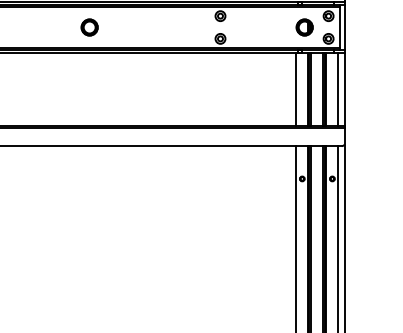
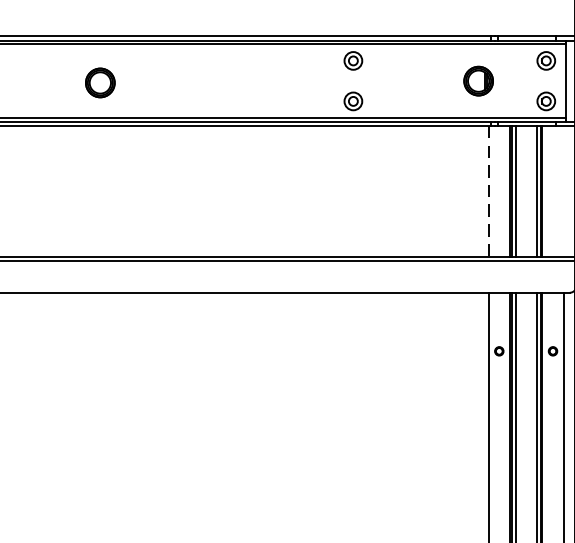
part: (89, 27) -> (100, 82), moved
part: (304, 27) -> (478, 81), moved
line: (296, 89) -> (488, 191), solid -> dashed
line: (338, 89) -> (563, 191), removed

